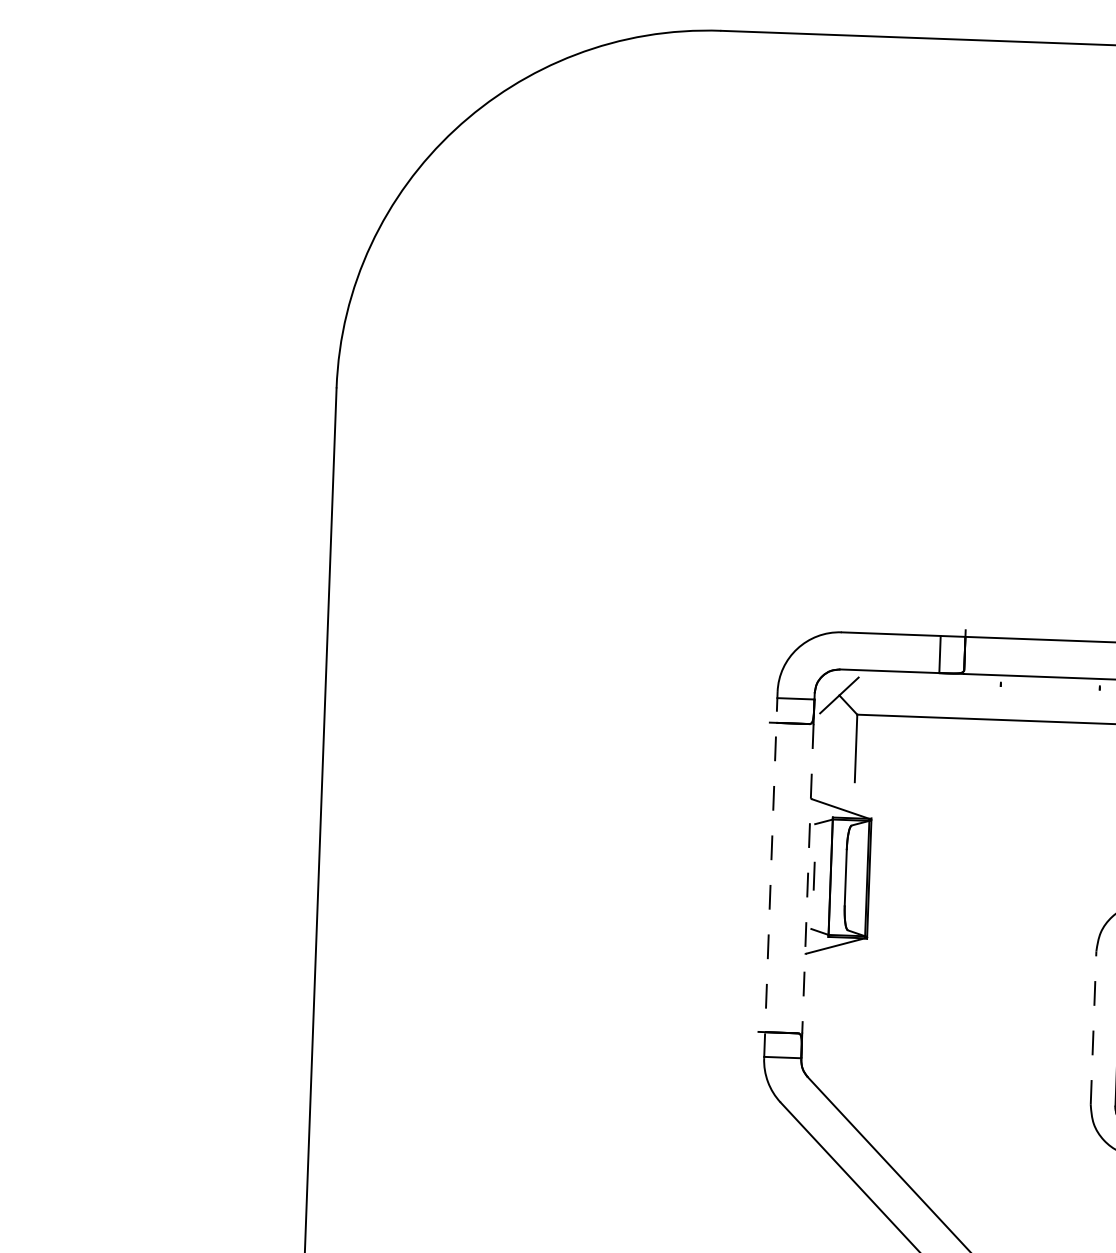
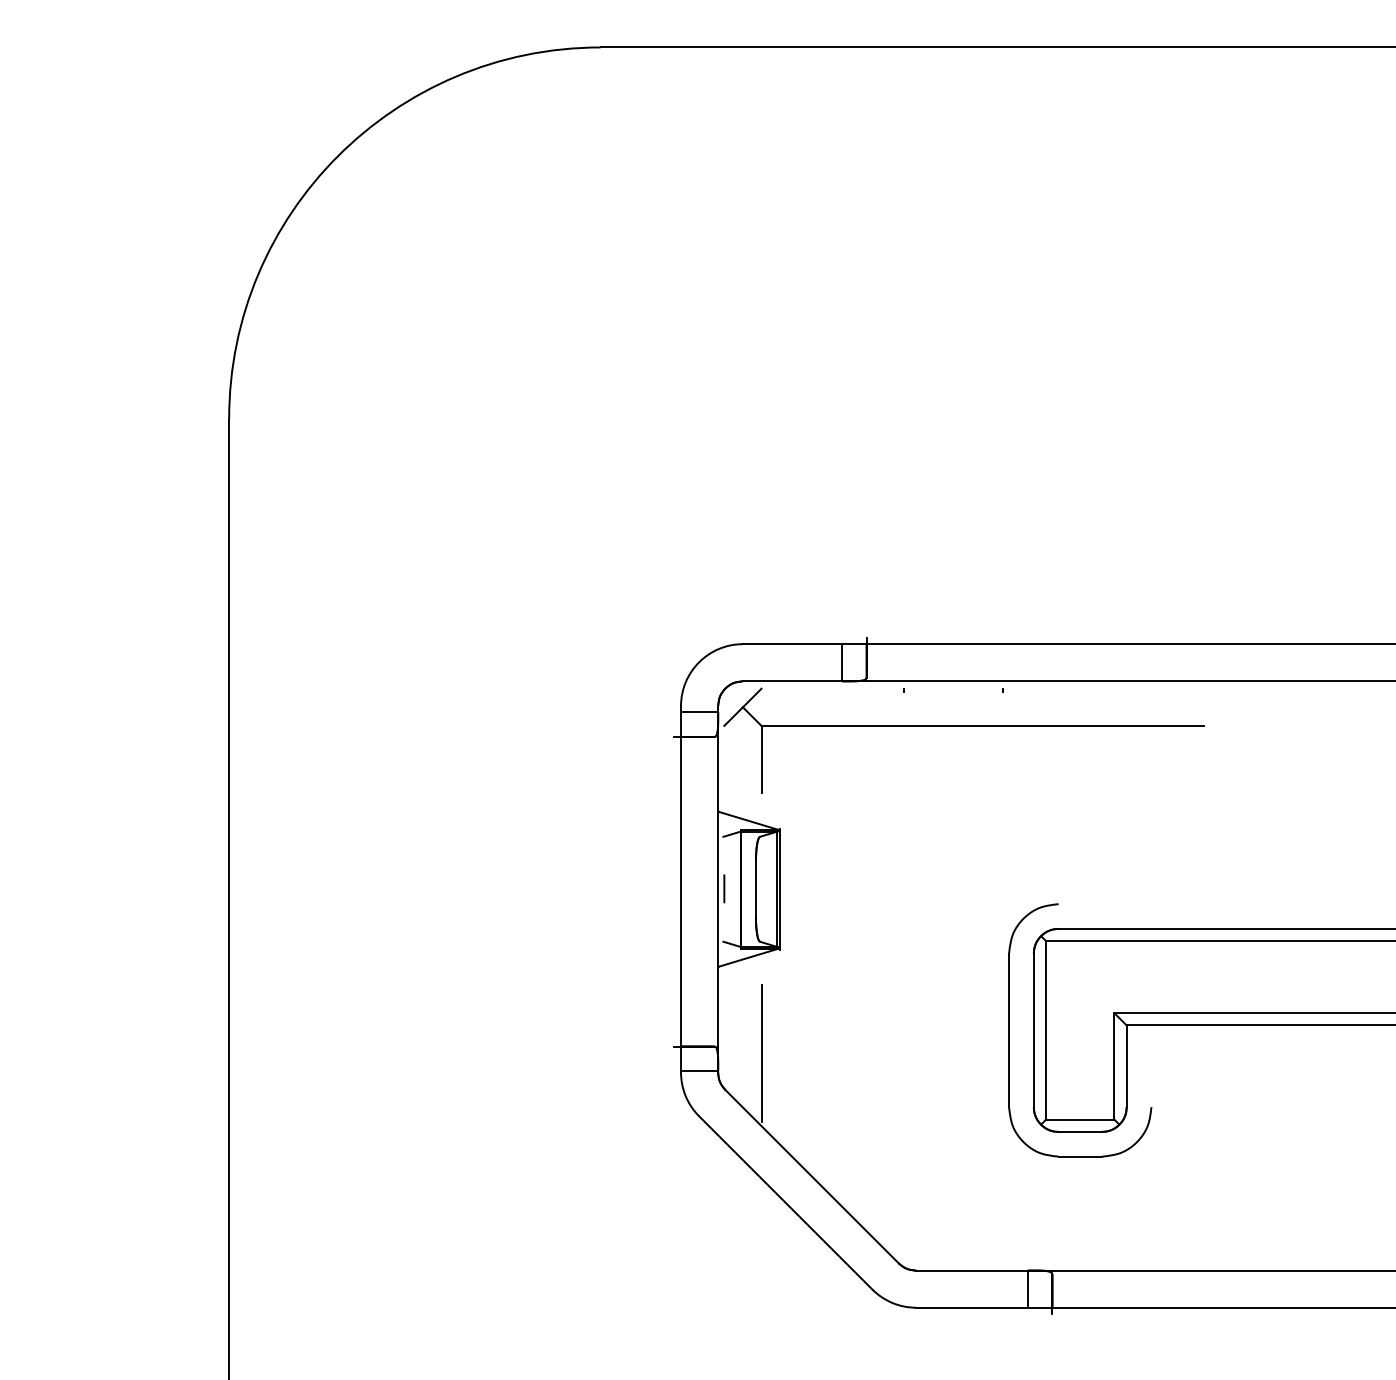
line: (771, 874) -> (681, 888), dashed -> solid
line: (808, 878) -> (718, 891), dashed -> solid
line: (1093, 1028) -> (1009, 1030), dashed -> solid
line: (845, 1042) -> (761, 1053), added

